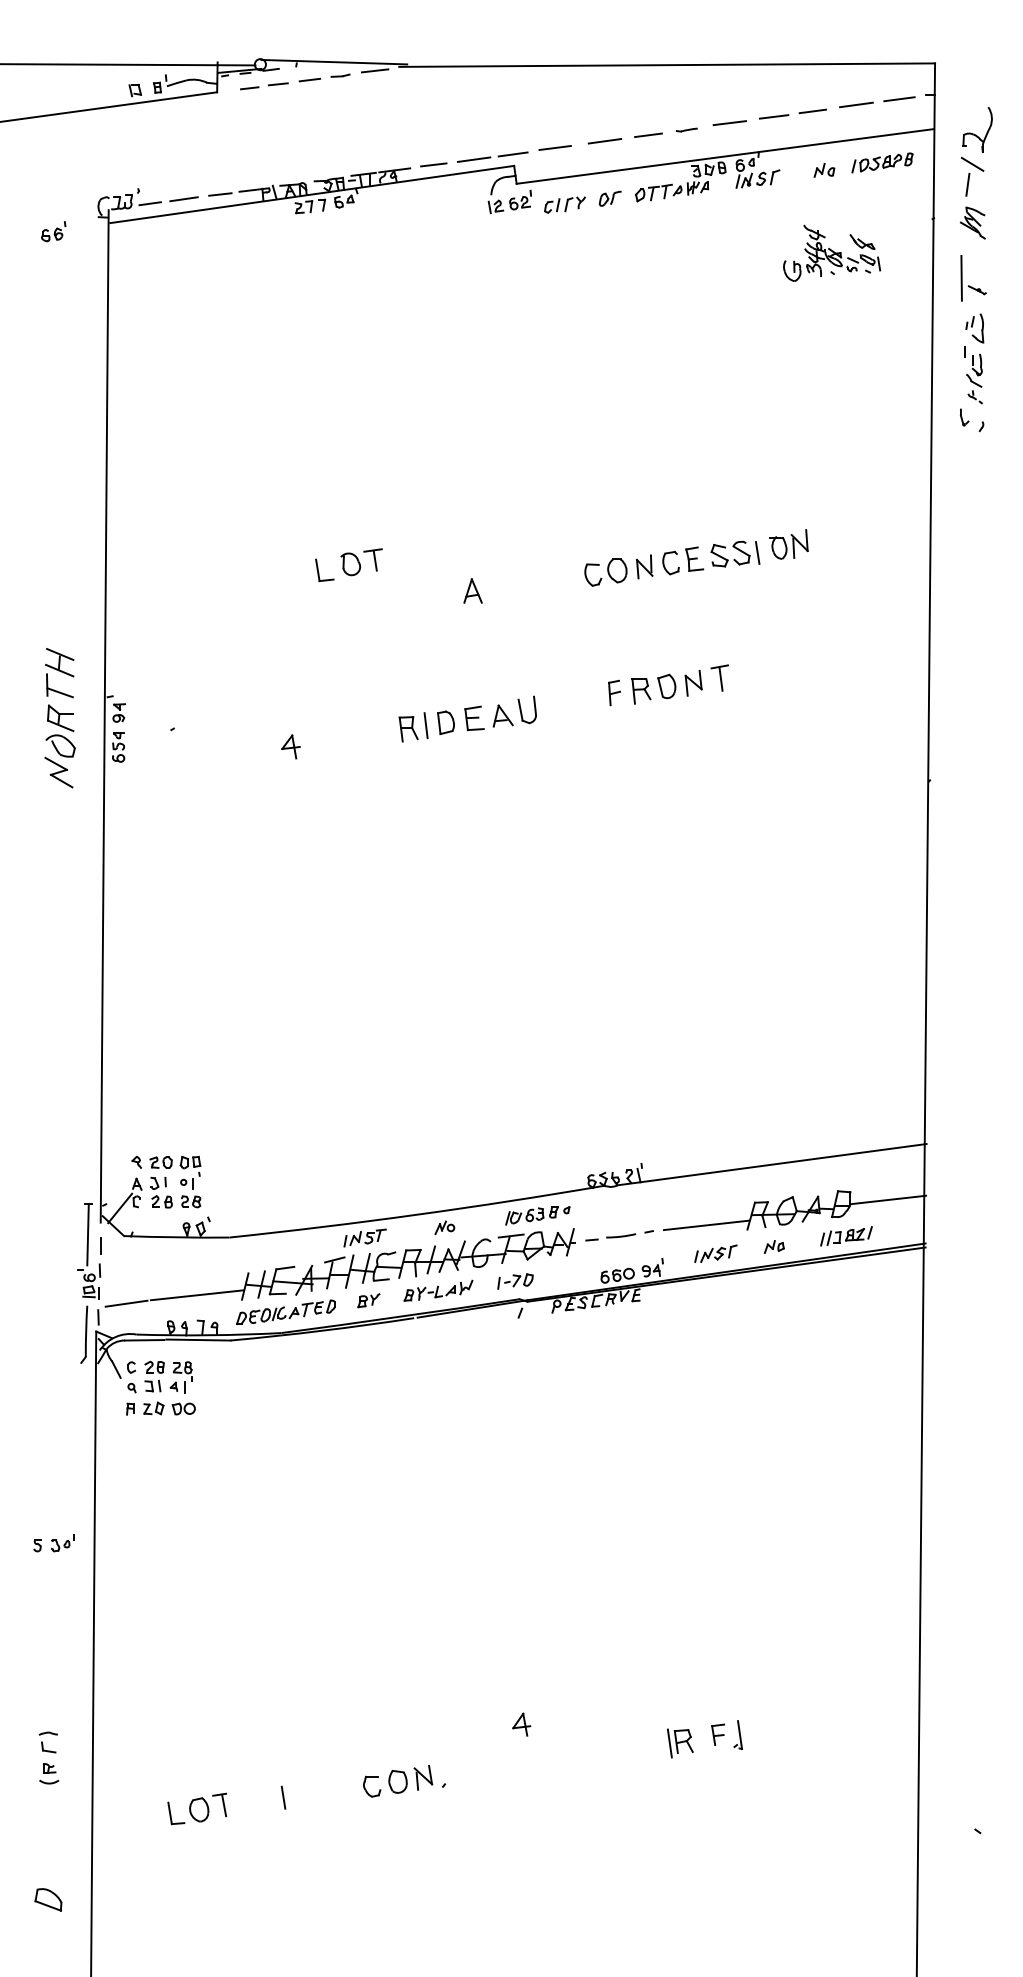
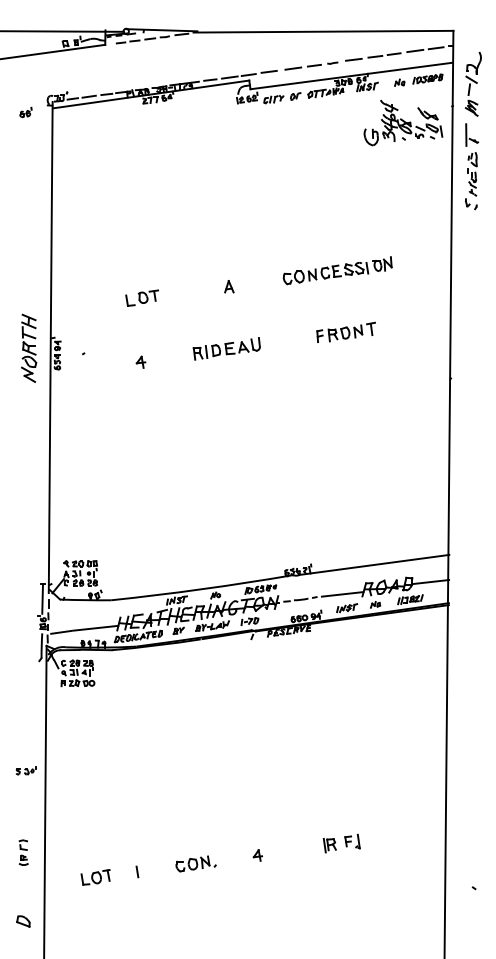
part: (832, 252) -> (403, 122), size x1.67
part: (347, 563) -> (141, 297), moved
part: (667, 683) -> (345, 331), moved
part: (52, 1543) -> (25, 770), moved
part: (520, 1724) -> (257, 855), moved

